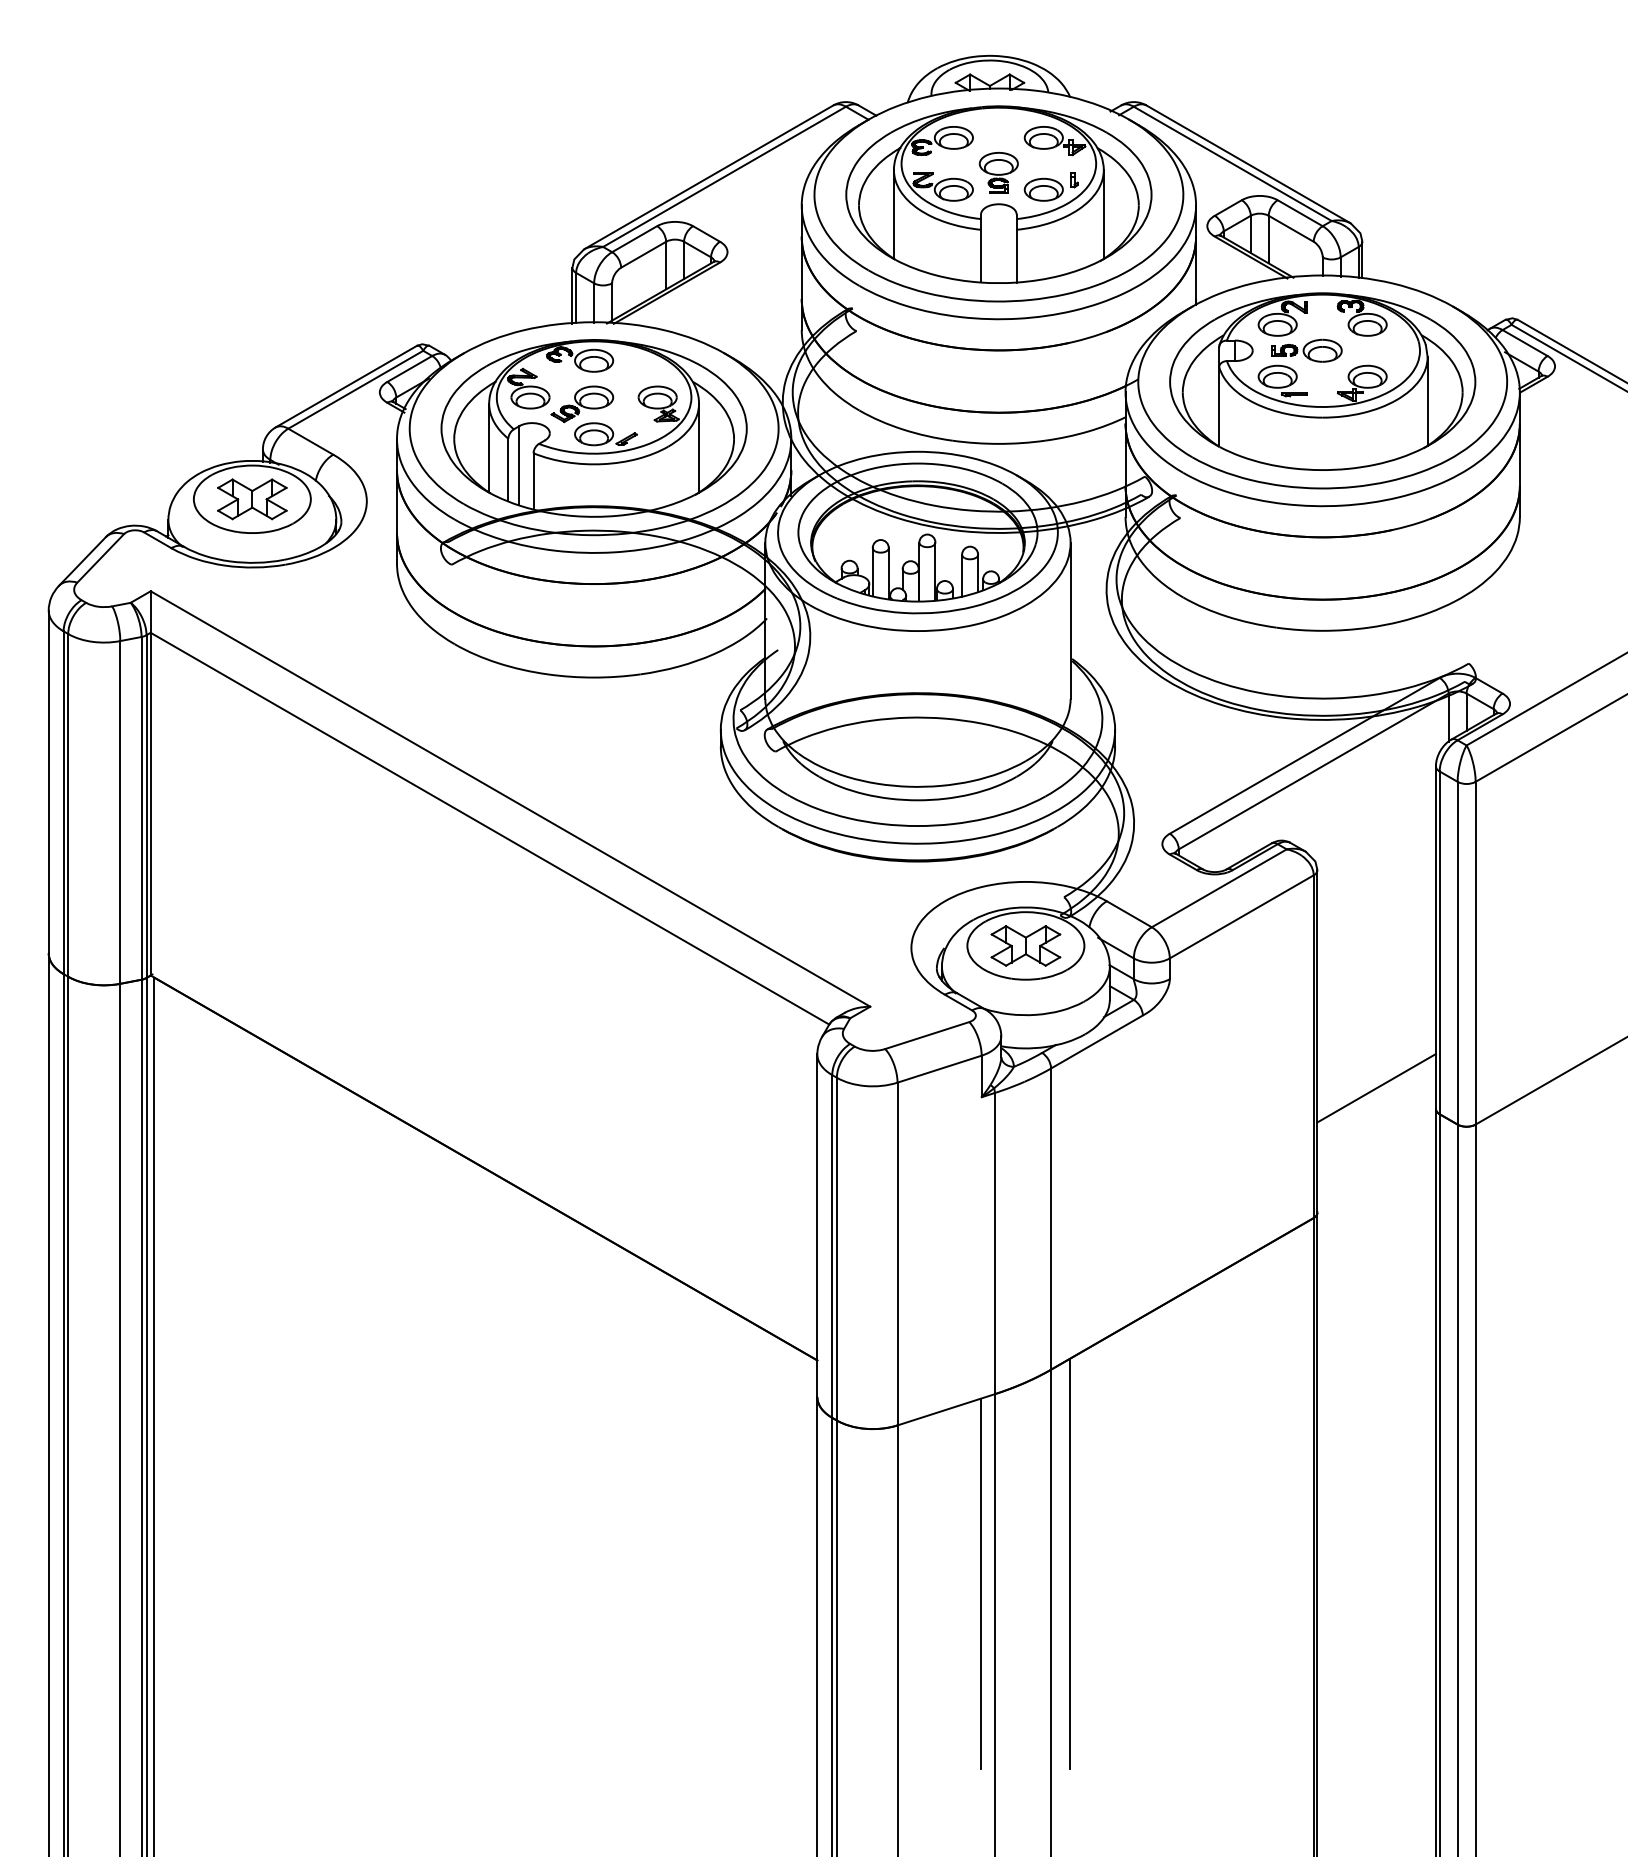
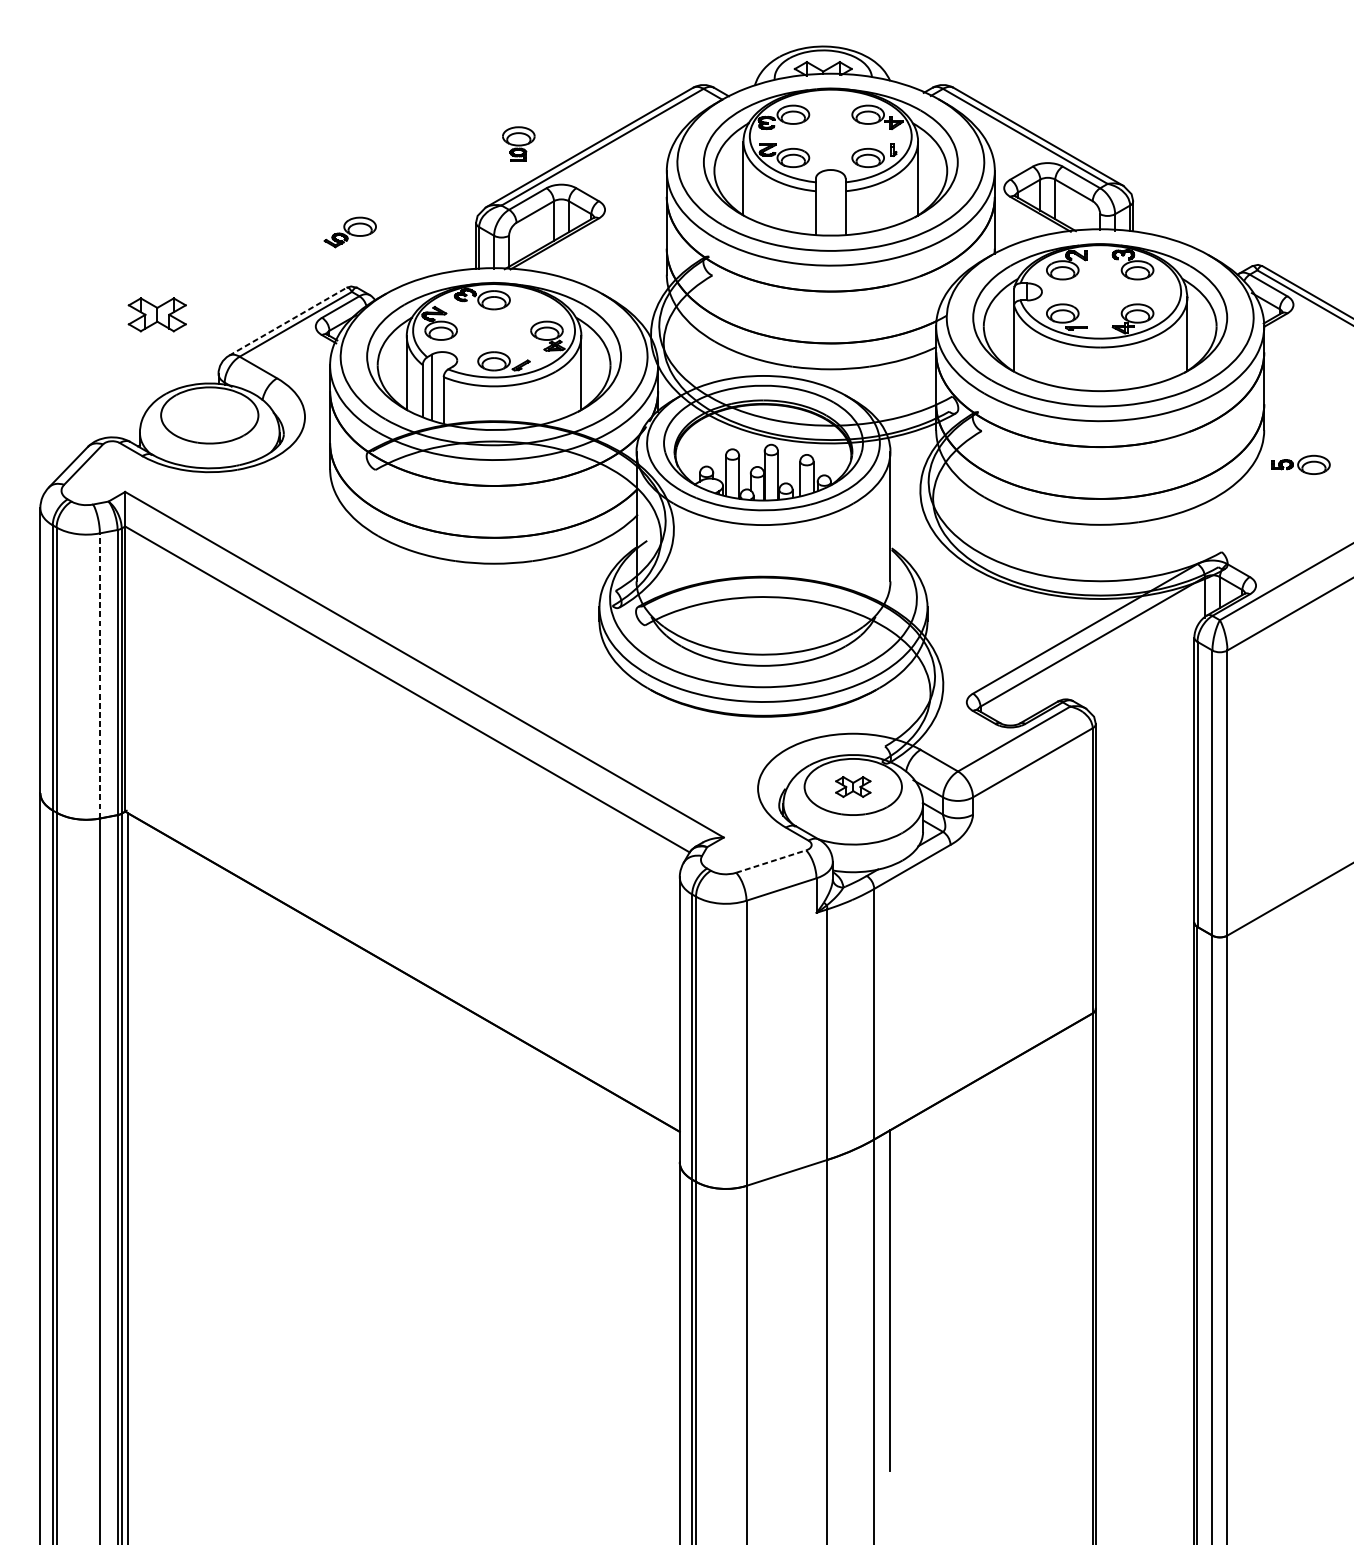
part: (998, 172) -> (518, 143), moved
part: (1306, 350) -> (1300, 464), moved
line: (346, 386) -> (288, 321), solid -> dashed
part: (582, 404) -> (350, 232), moved
part: (252, 499) -> (157, 314), moved
line: (120, 811) -> (100, 675), solid -> dashed
part: (1025, 945) -> (852, 786), size x0.6
line: (927, 1035) -> (771, 861), solid -> dashed
line: (1376, 1088) -> (1144, 905), removed
line: (981, 1583) -> (816, 1317), removed

